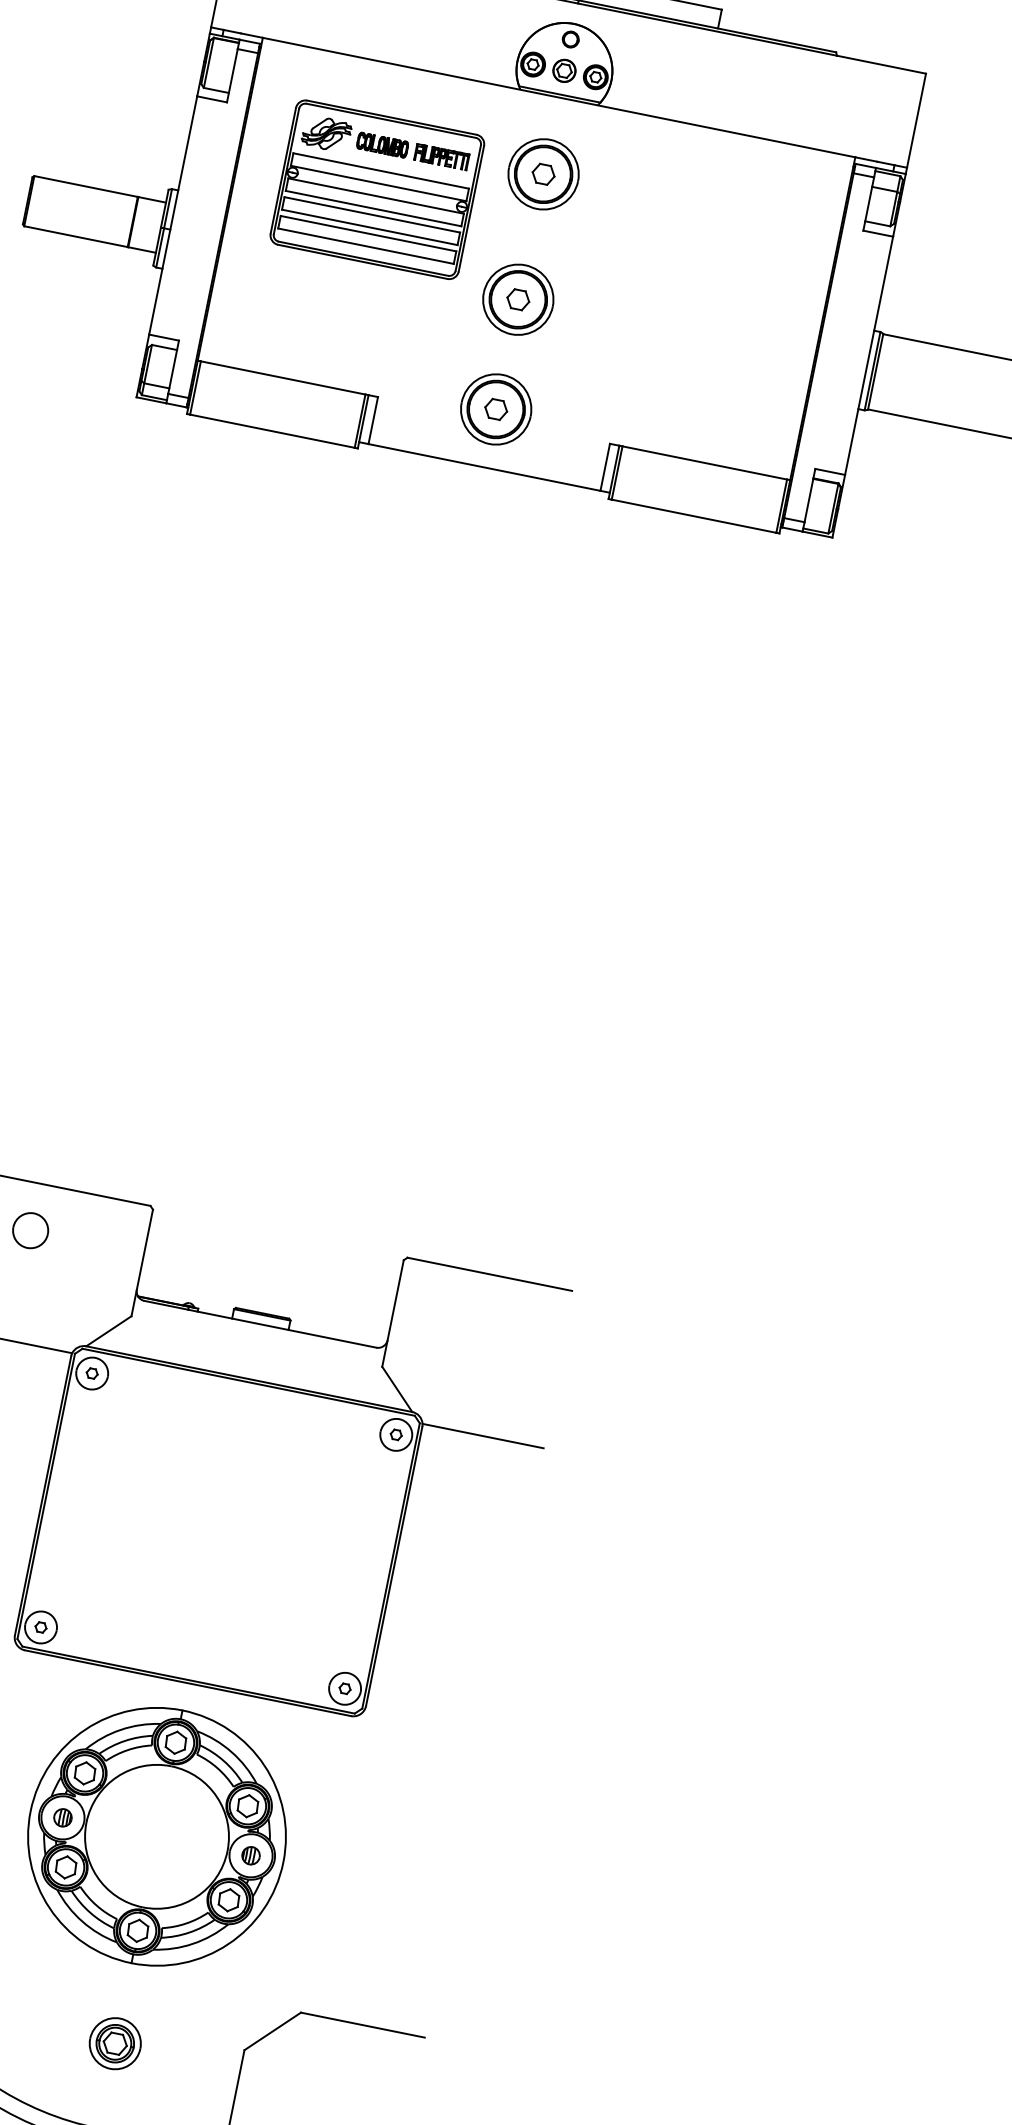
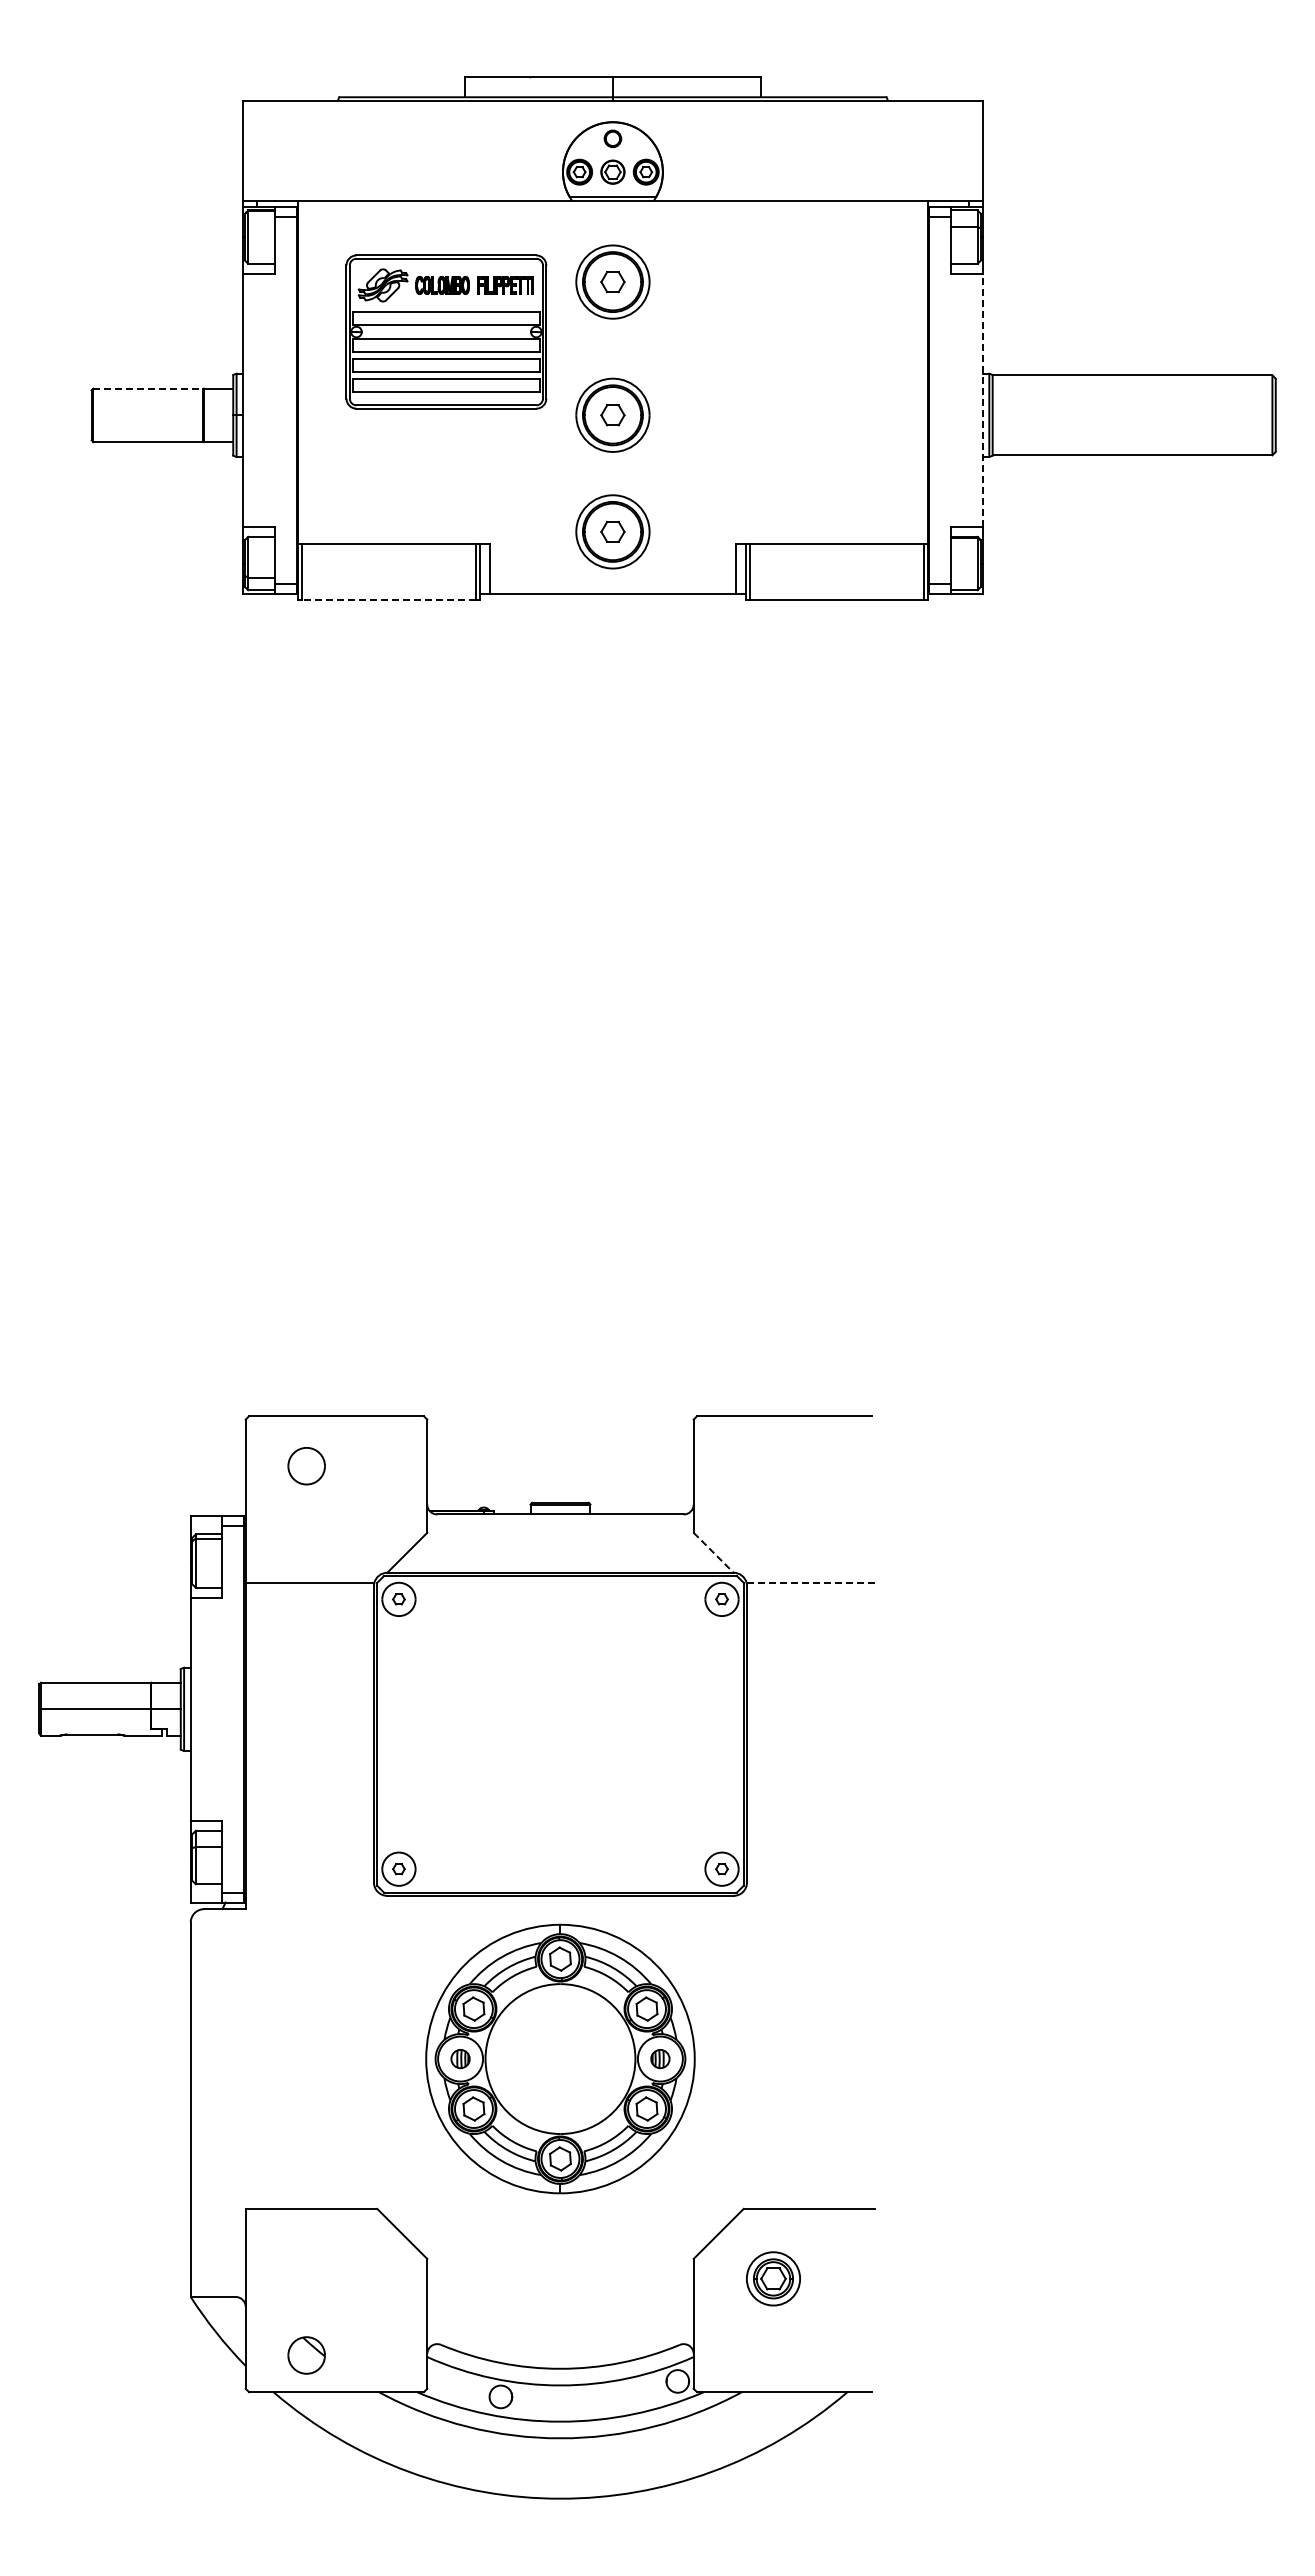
line: (86, 186) -> (148, 388), solid -> dashed
line: (868, 355) -> (982, 400), solid -> dashed
line: (271, 431) -> (388, 600), solid -> dashed
line: (397, 1390) -> (714, 1553), solid -> dashed
line: (483, 1435) -> (811, 1582), solid -> dashed
part: (115, 2043) -> (773, 2278), moved

